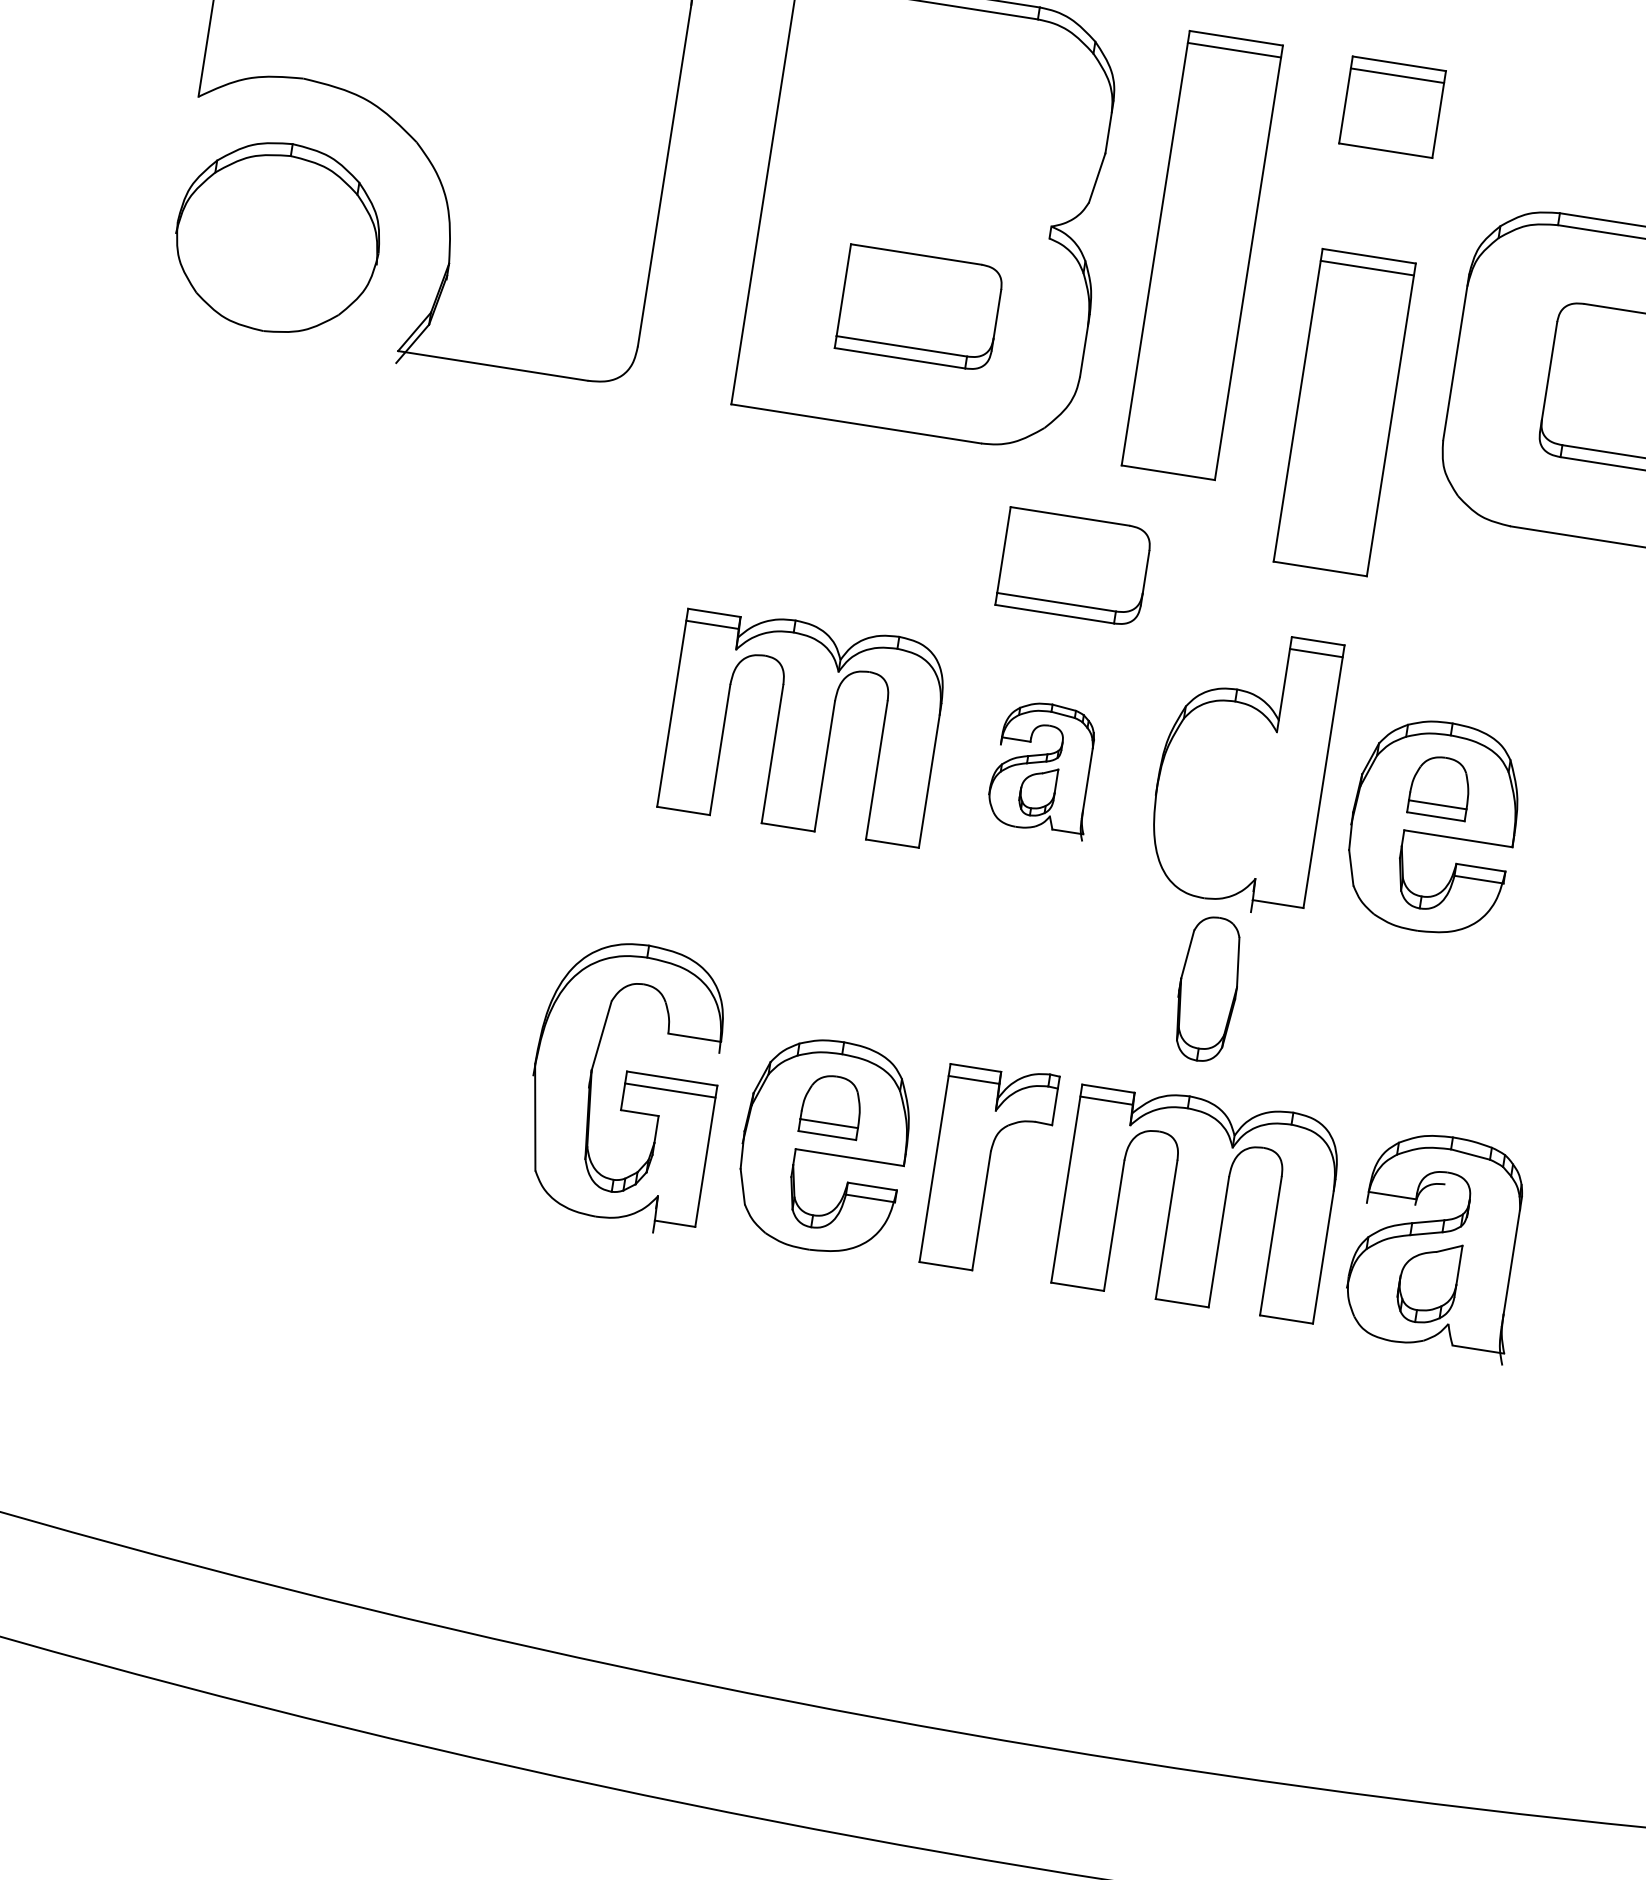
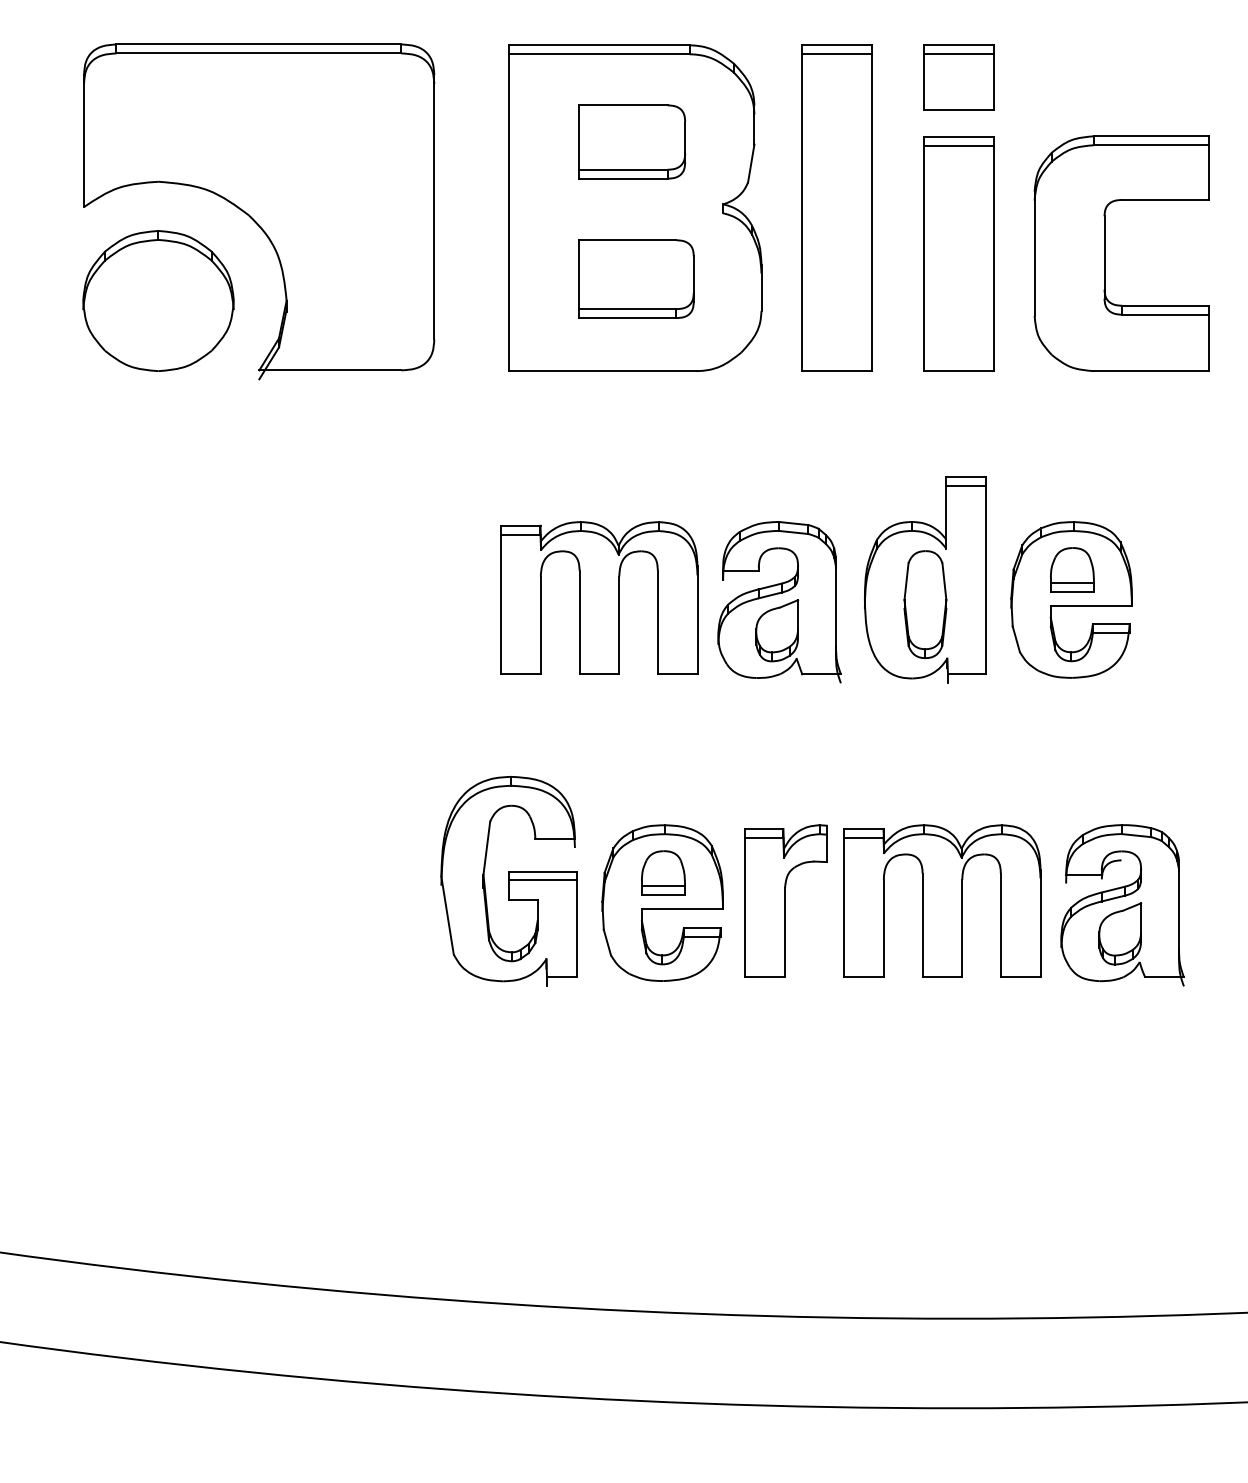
part: (1343, 411) -> (958, 253), moved
part: (1074, 566) -> (632, 141), moved
part: (1043, 769) -> (779, 602), size x1.67
part: (1208, 989) -> (925, 604), moved

